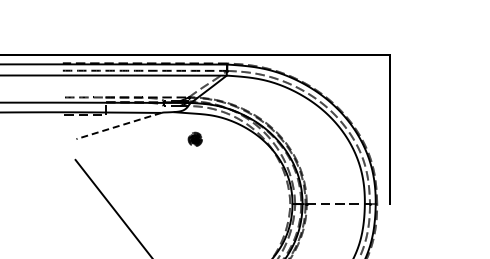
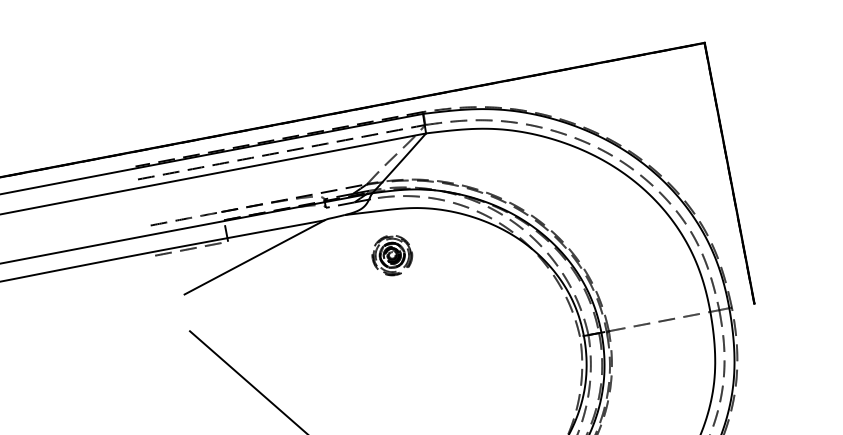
line: (119, 126) -> (255, 258), dashed -> solid
part: (195, 139) -> (392, 255), size x1.67

